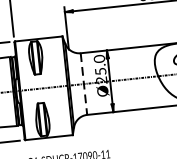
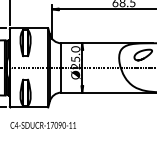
line: (84, 83) -> (61, 67), dashed -> solid

